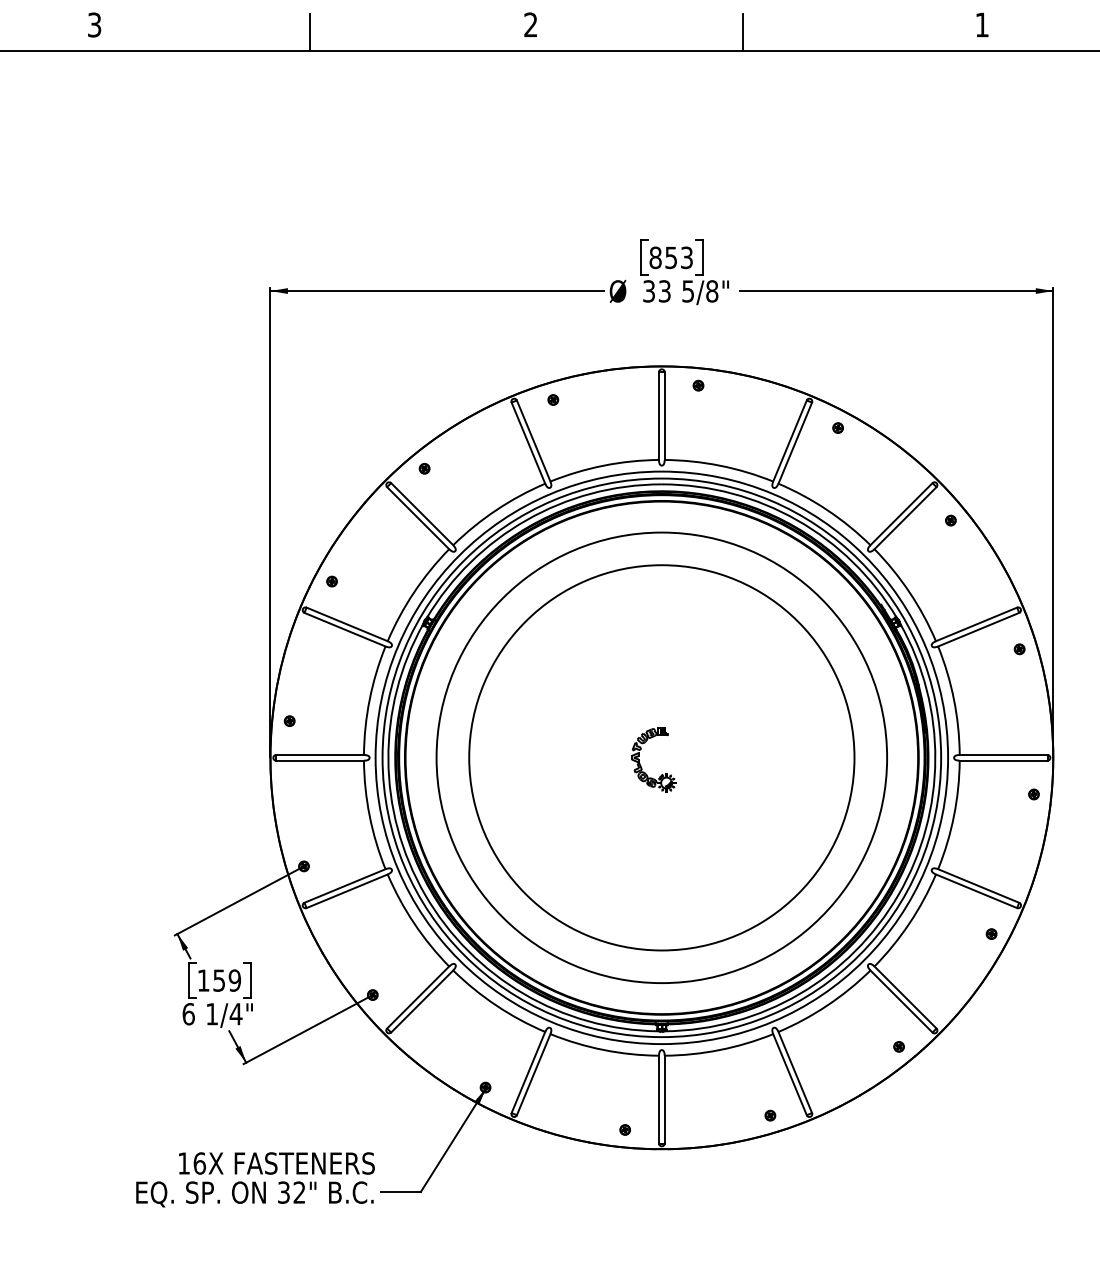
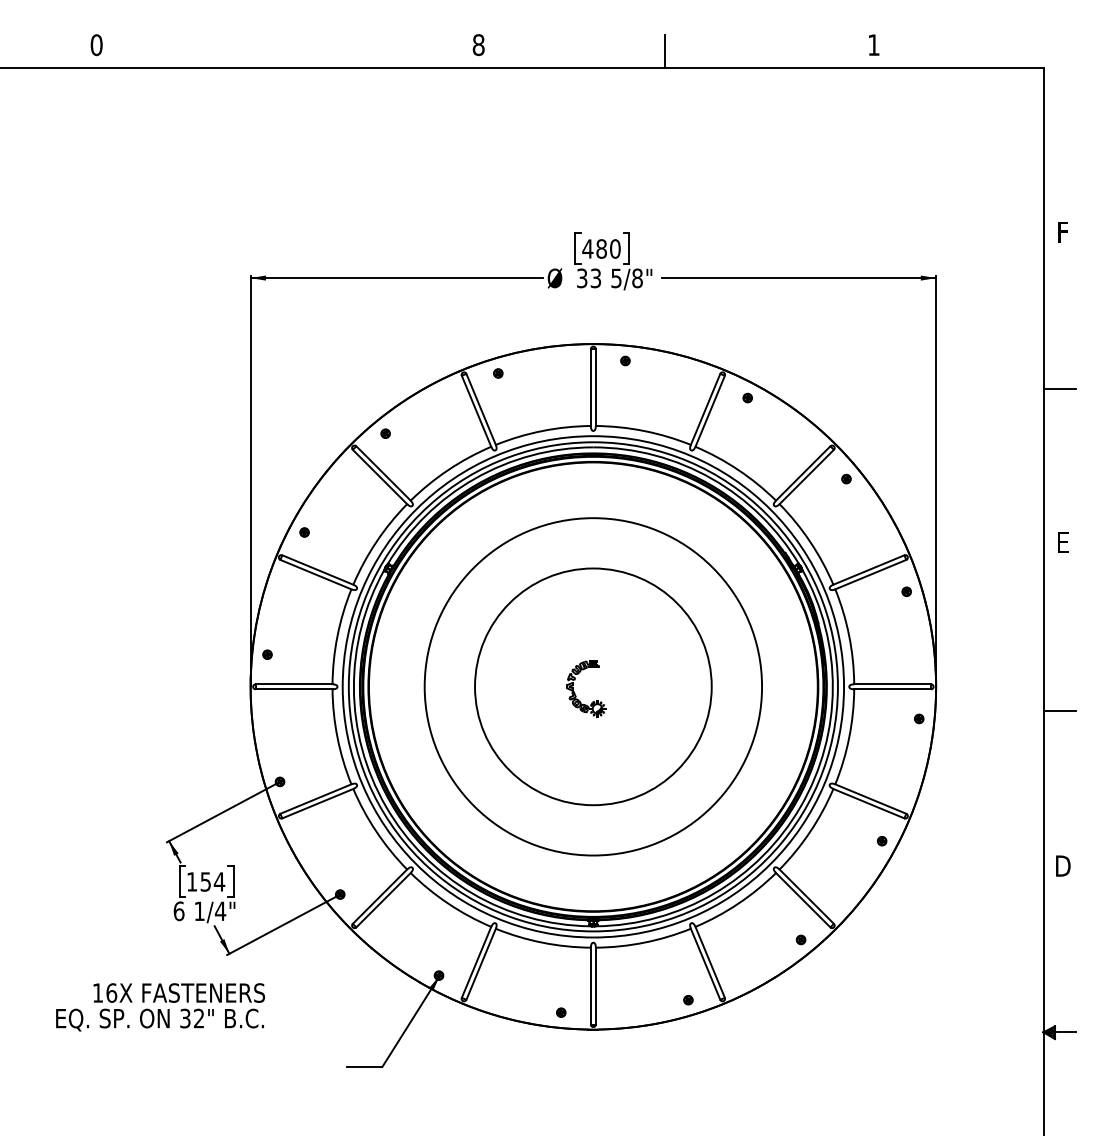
text: (94, 25) -> (96, 45), 3 -> 0
text: (530, 25) -> (478, 45), 2 -> 8
line: (310, 32) -> (285, 51), removed
text: (671, 257) -> (601, 248), 853 -> 480
circle: (661, 757) -> (593, 686), size x0.6
text: (234, 980) -> (219, 881), 159 -> 154
text: (255, 1179) -> (160, 1007), moved

